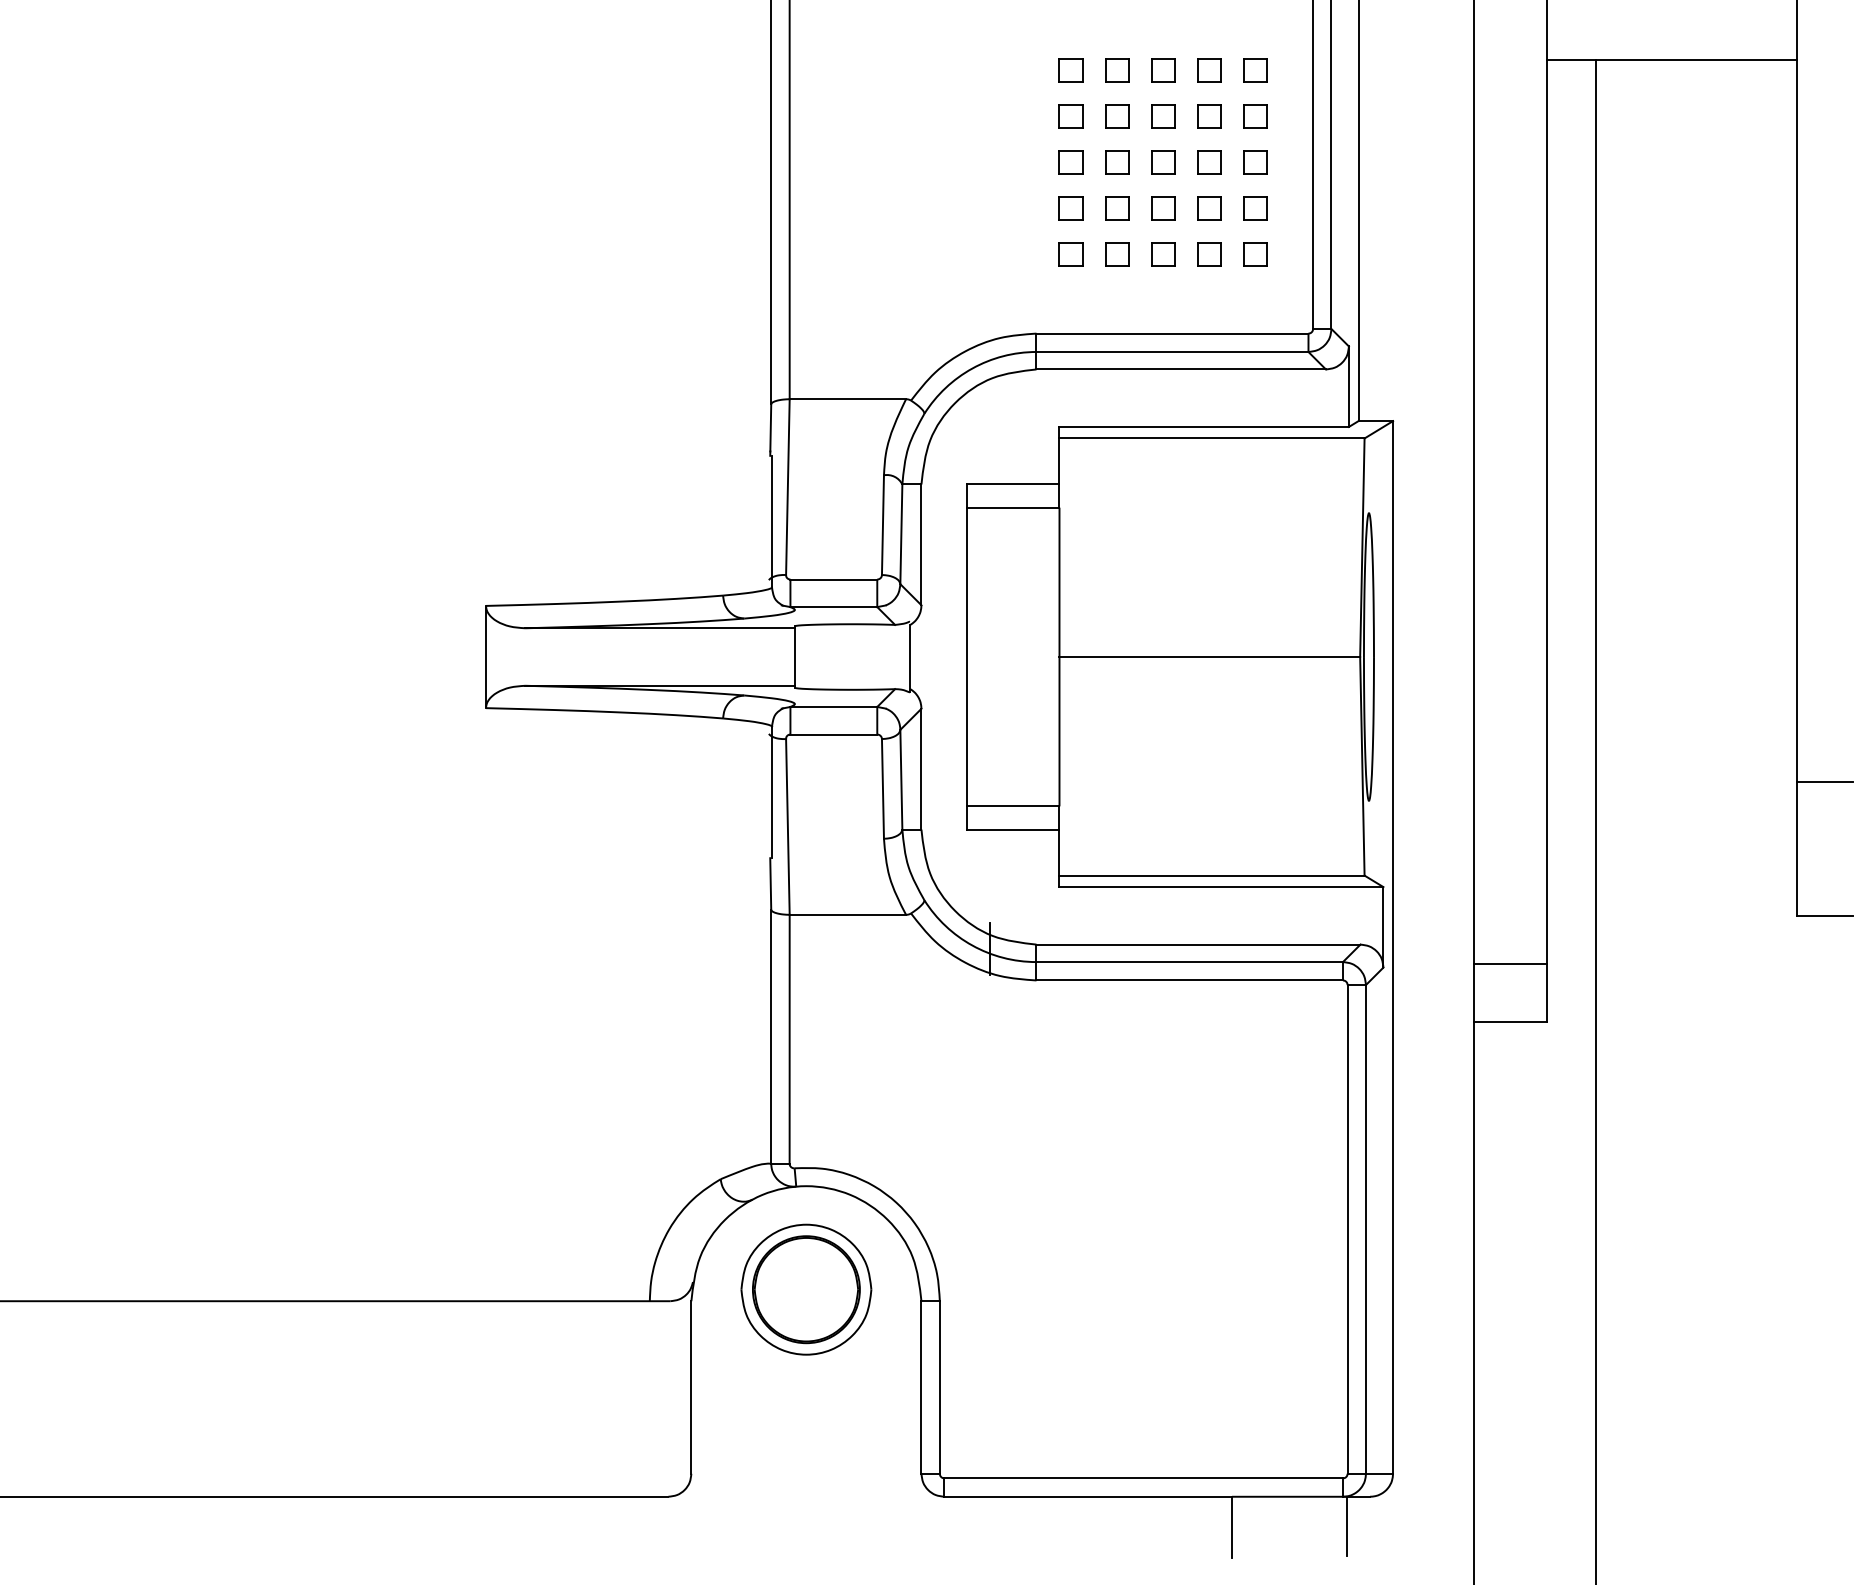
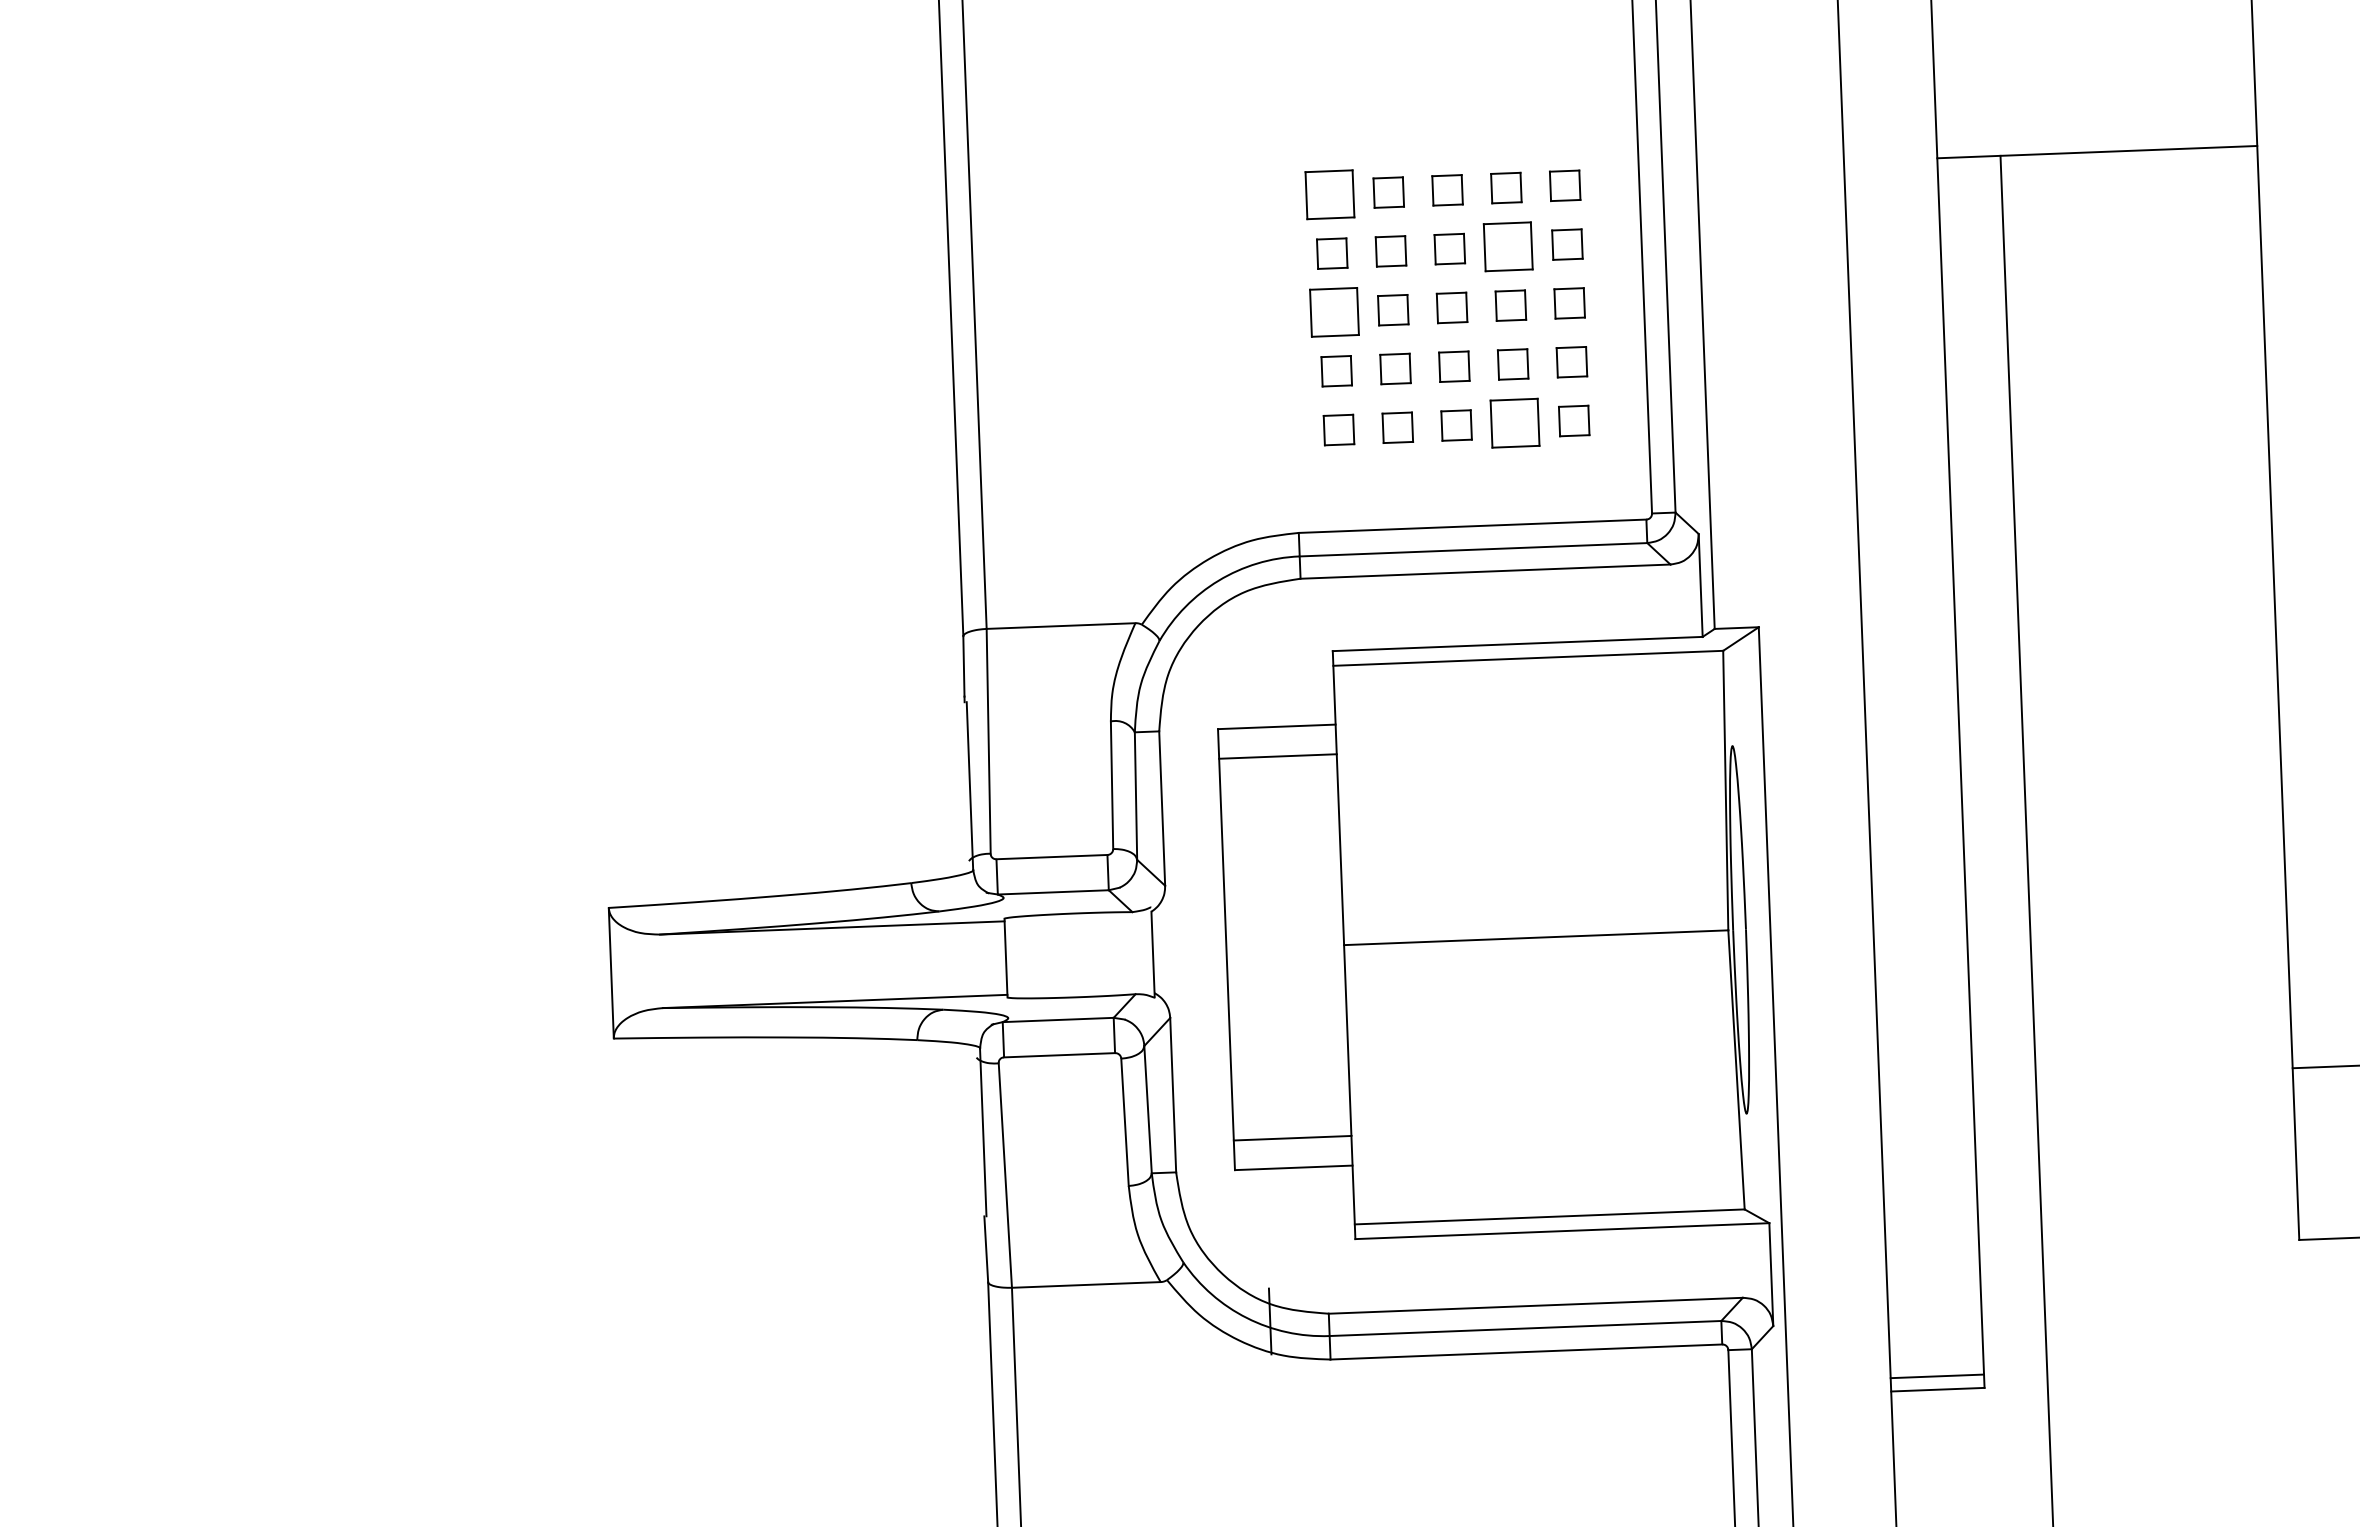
part: (1070, 70) -> (1329, 195), size x1.6
part: (1209, 116) -> (1509, 247), size x1.6
part: (1070, 162) -> (1333, 312), size x1.6
part: (1209, 254) -> (1516, 423), size x1.6
line: (1509, 963) -> (1936, 1375), moved

